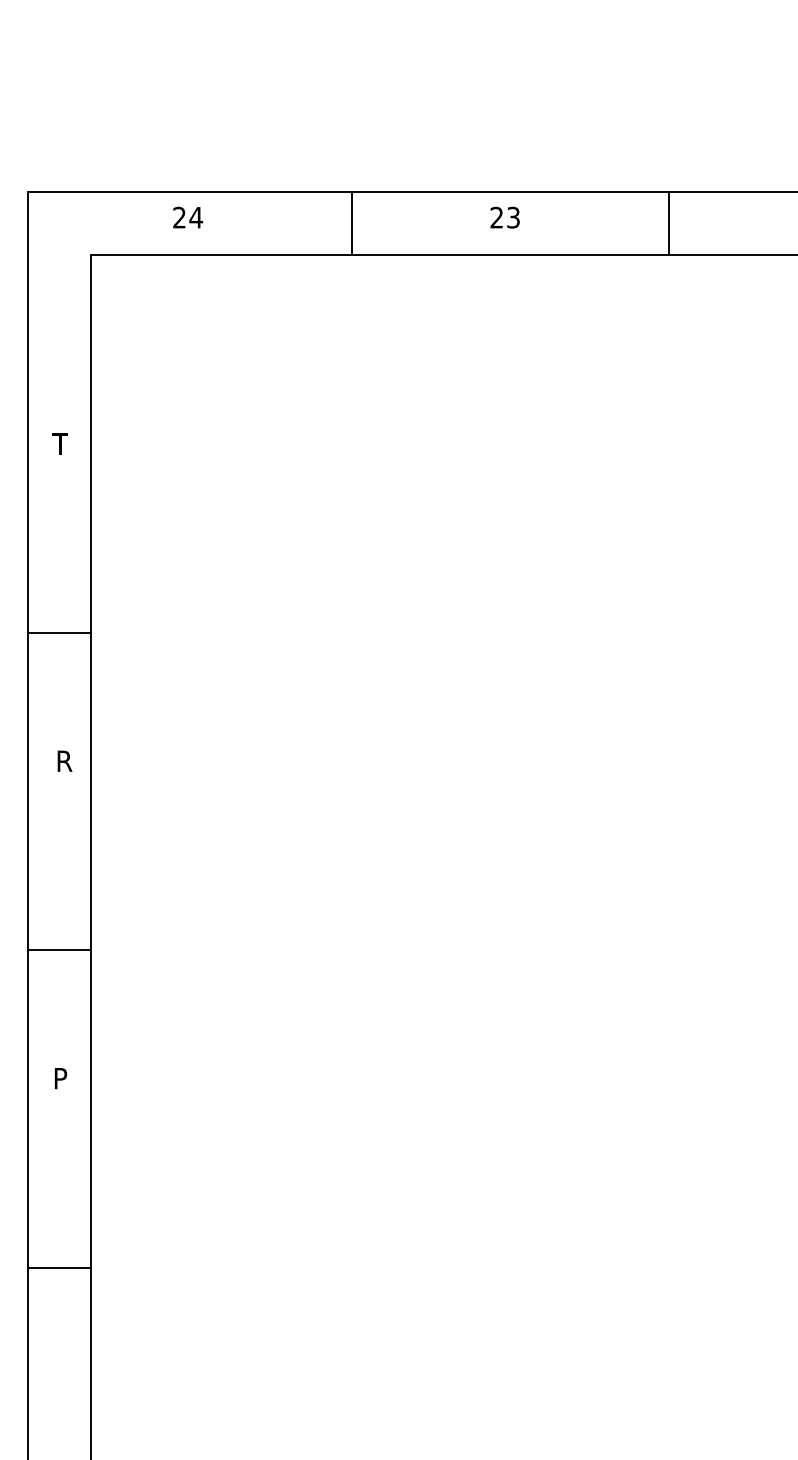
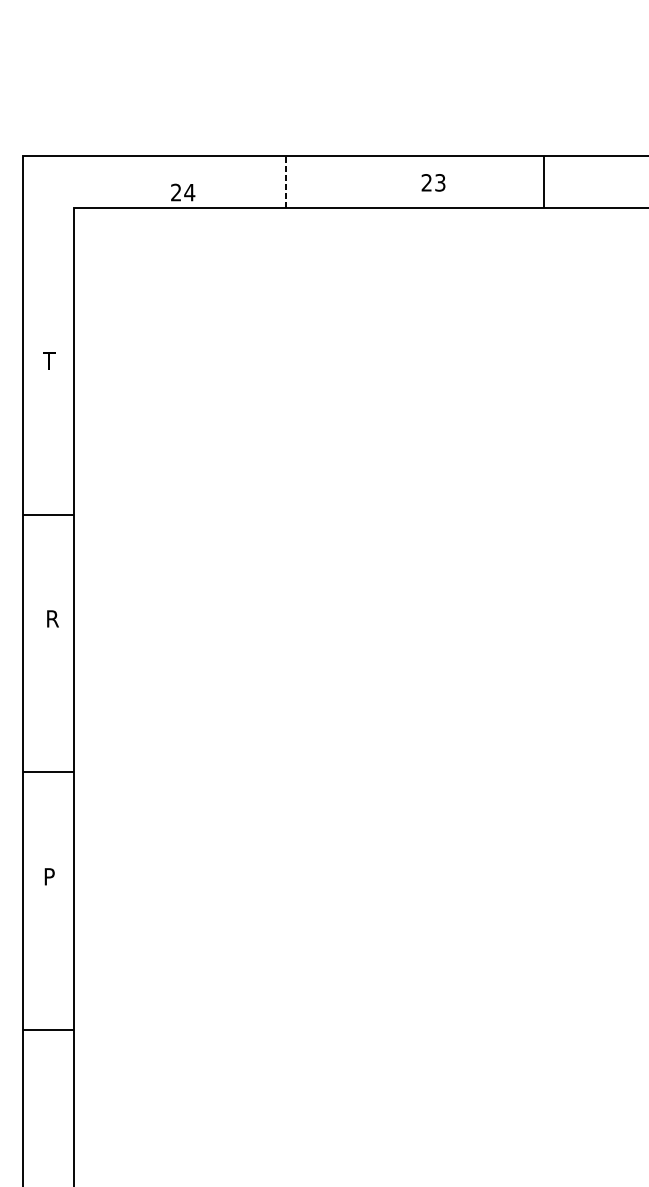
text: (188, 217) -> (183, 192), moved
text: (504, 217) -> (432, 182), moved
line: (351, 223) -> (285, 181), solid -> dashed

